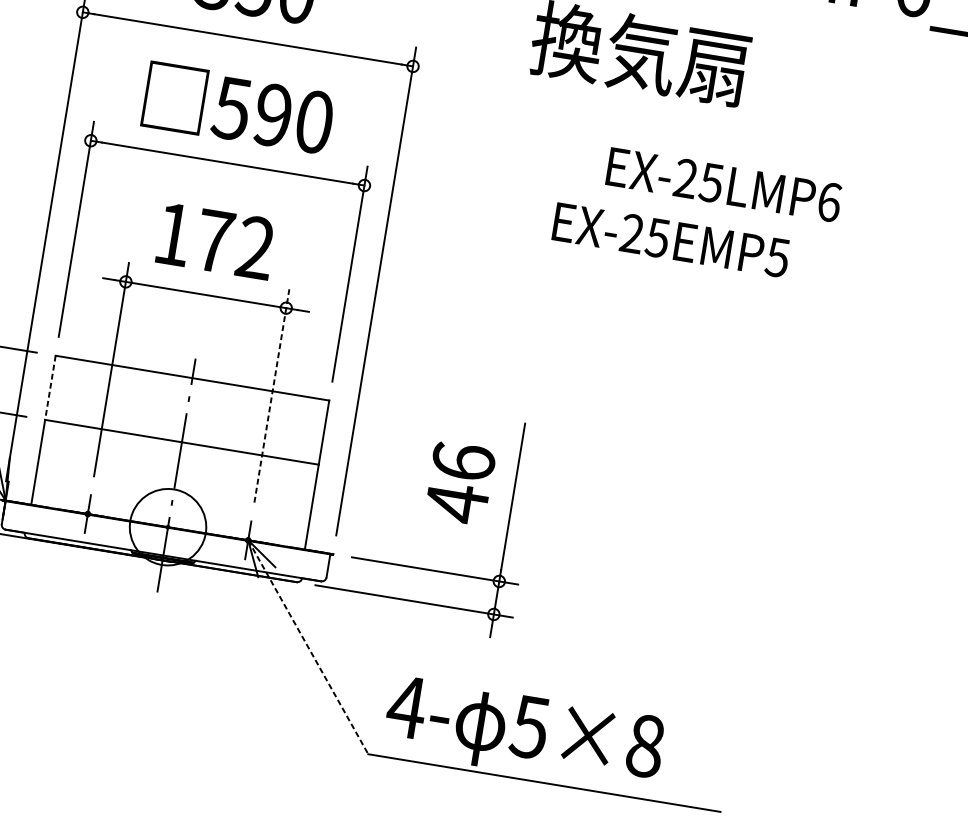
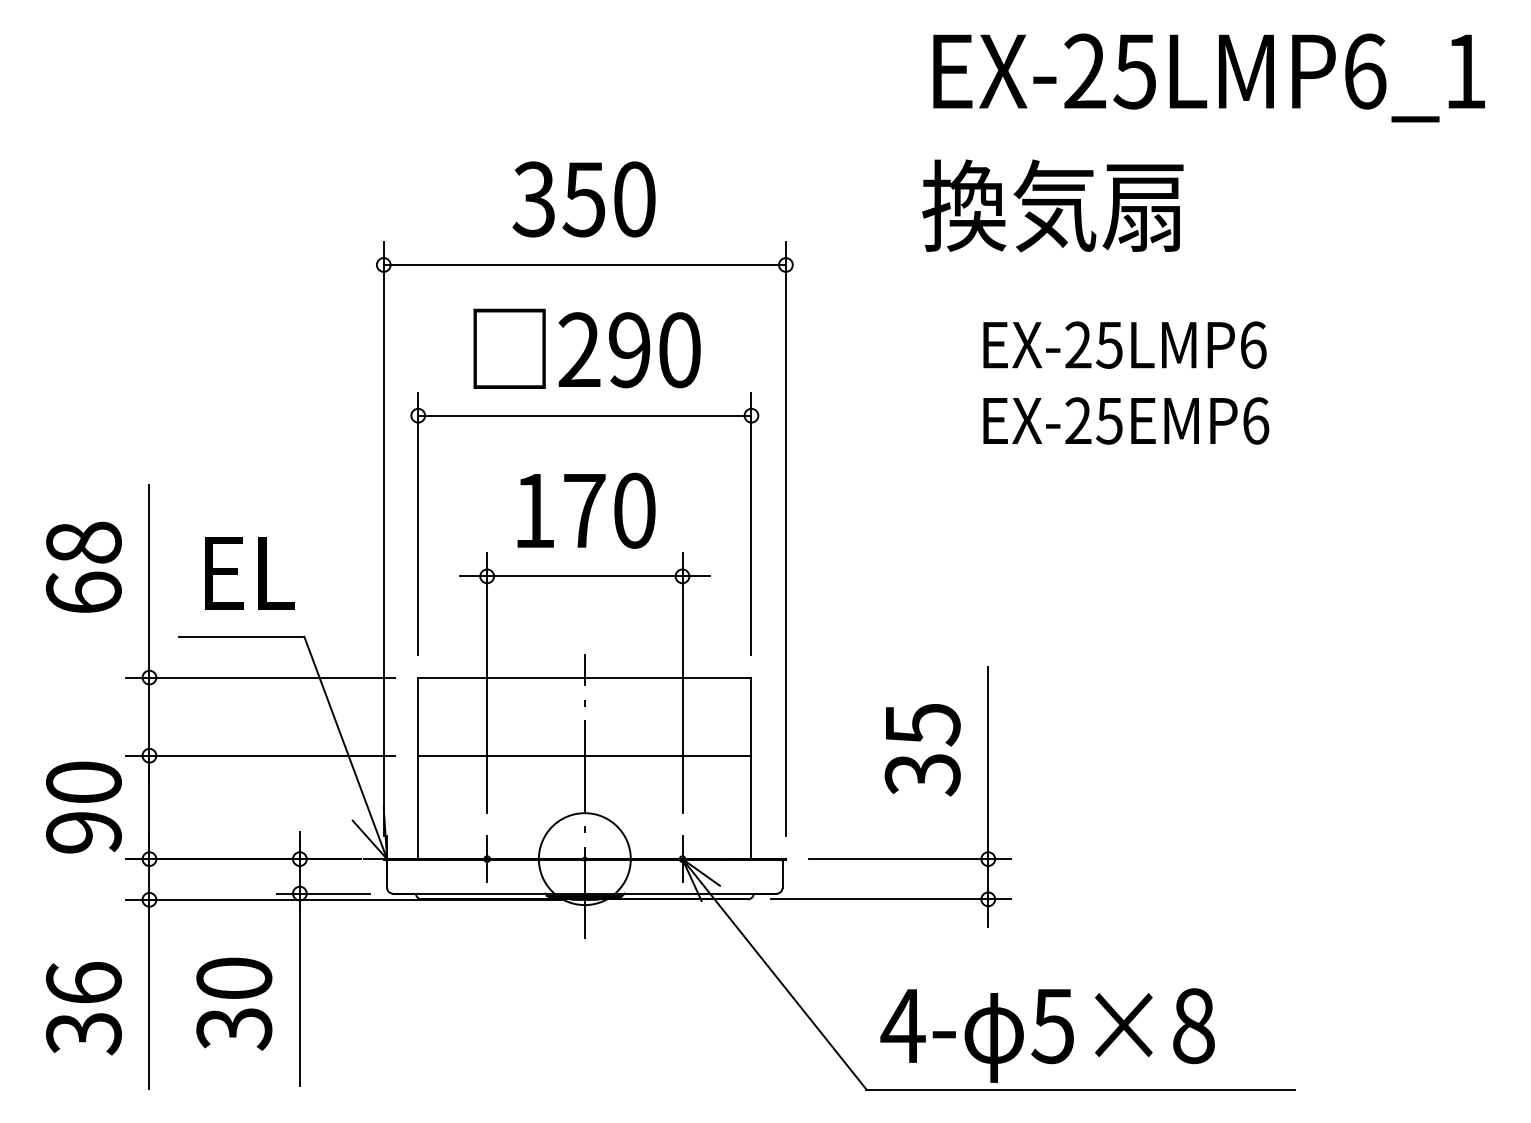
text: (231, 108) -> (578, 350), 590 -> 290
text: (723, 184) -> (1124, 344), moved
text: (255, 247) -> (634, 510), 172 -> 170
text: (777, 257) -> (1255, 420), EX-25EMP5 -> EX-25EMP6
line: (50, 388) -> (418, 717), dashed -> solid
line: (271, 396) -> (682, 683), dashed -> solid
text: (459, 483) -> (922, 750), 46 -> 35
line: (308, 647) -> (774, 974), dashed -> solid

